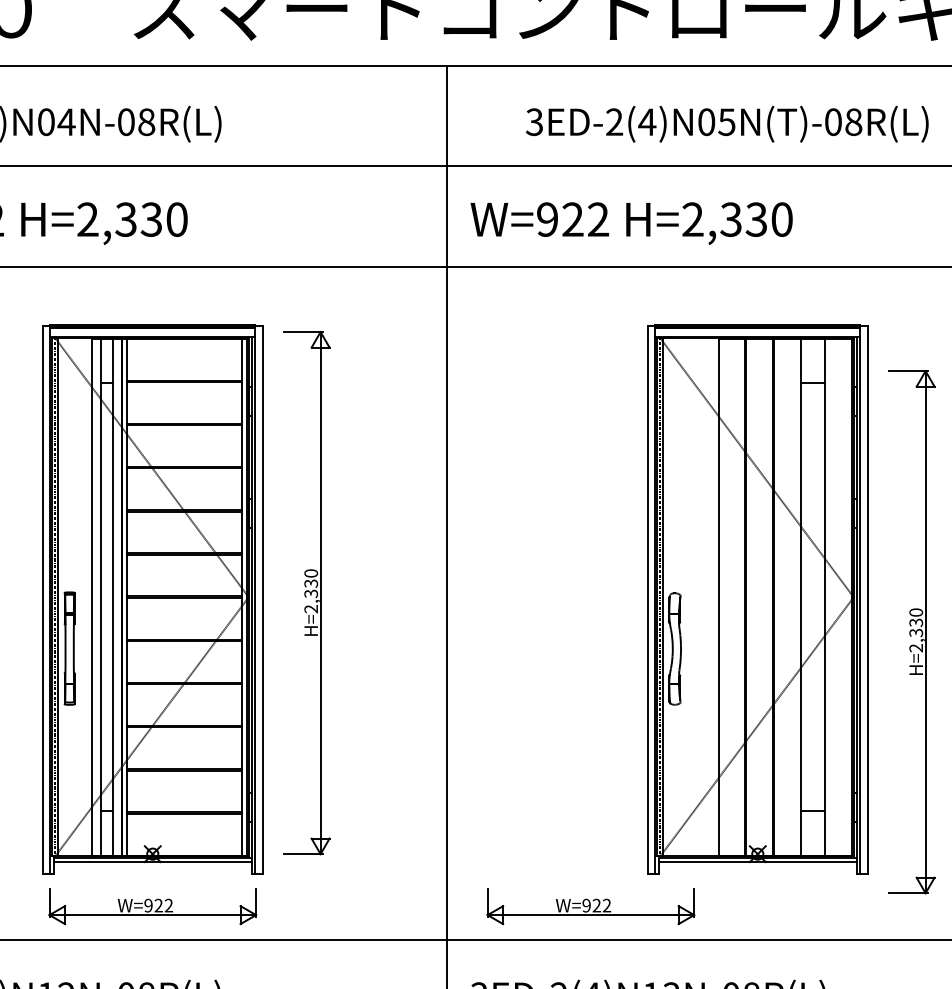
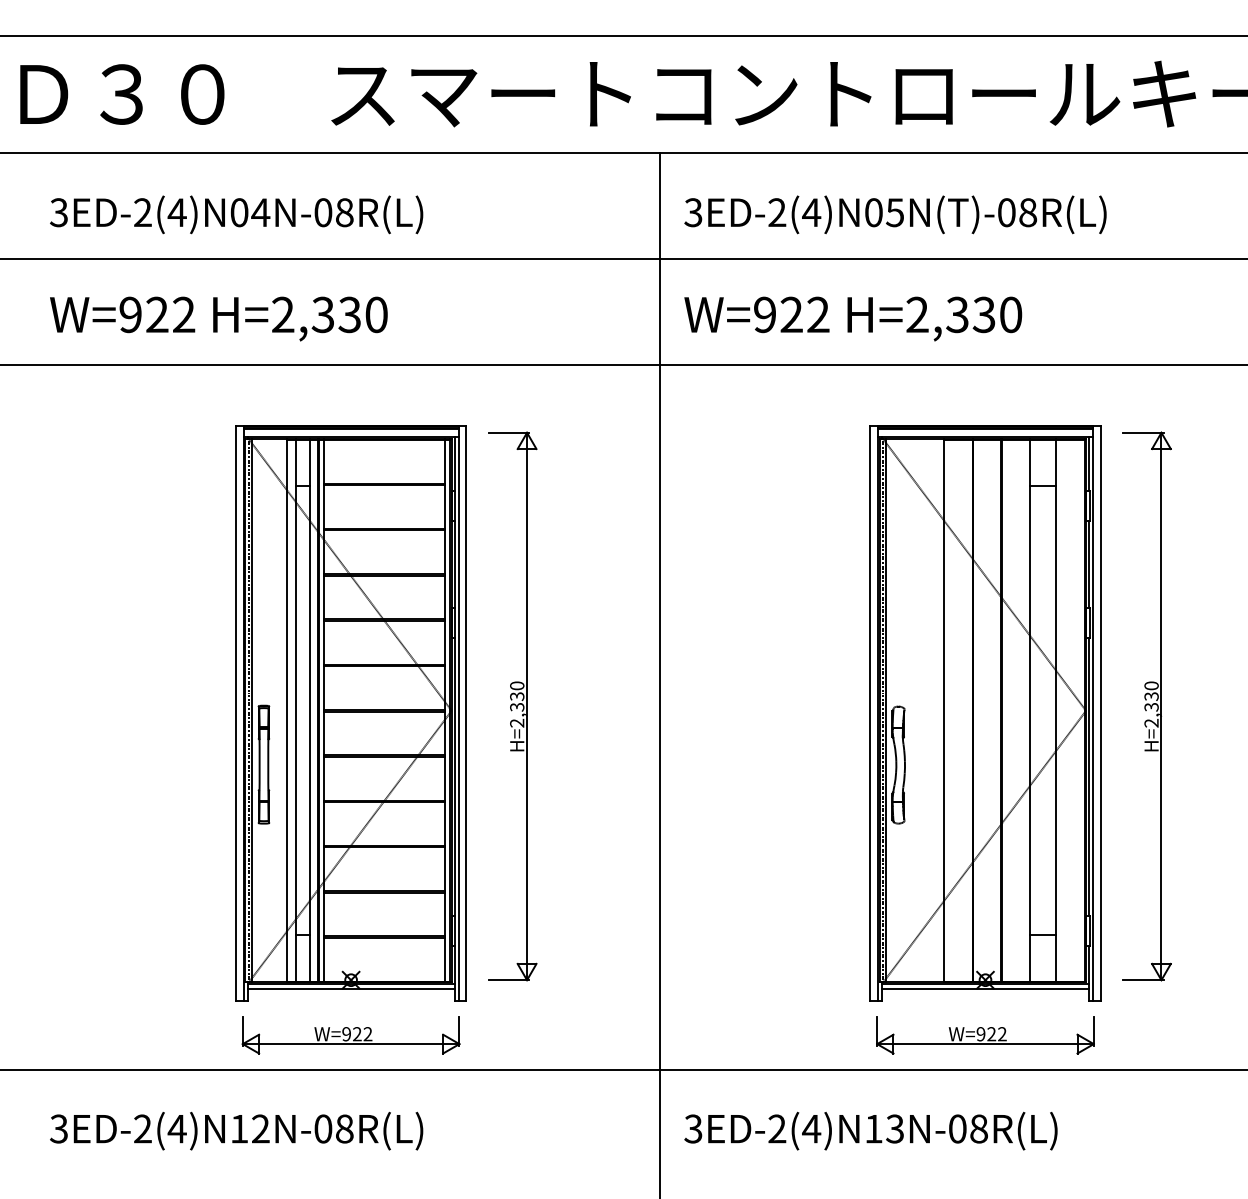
text: (727, 123) -> (895, 214), moved
part: (911, 632) -> (1146, 706), moved
part: (590, 906) -> (985, 1035), moved

